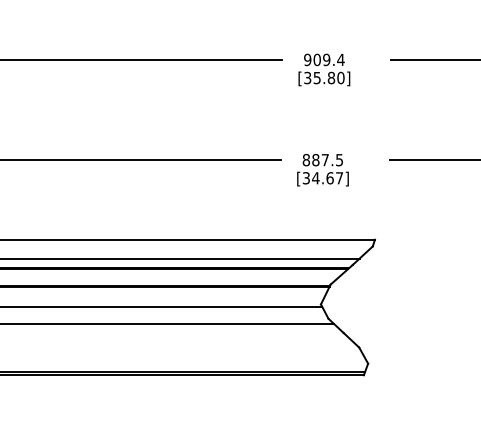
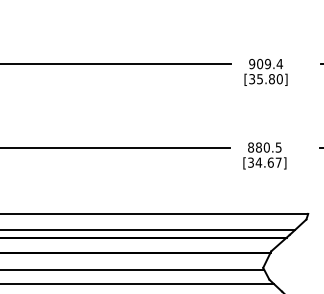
text: (325, 160) -> (266, 147), 887.5 -> 880.5

